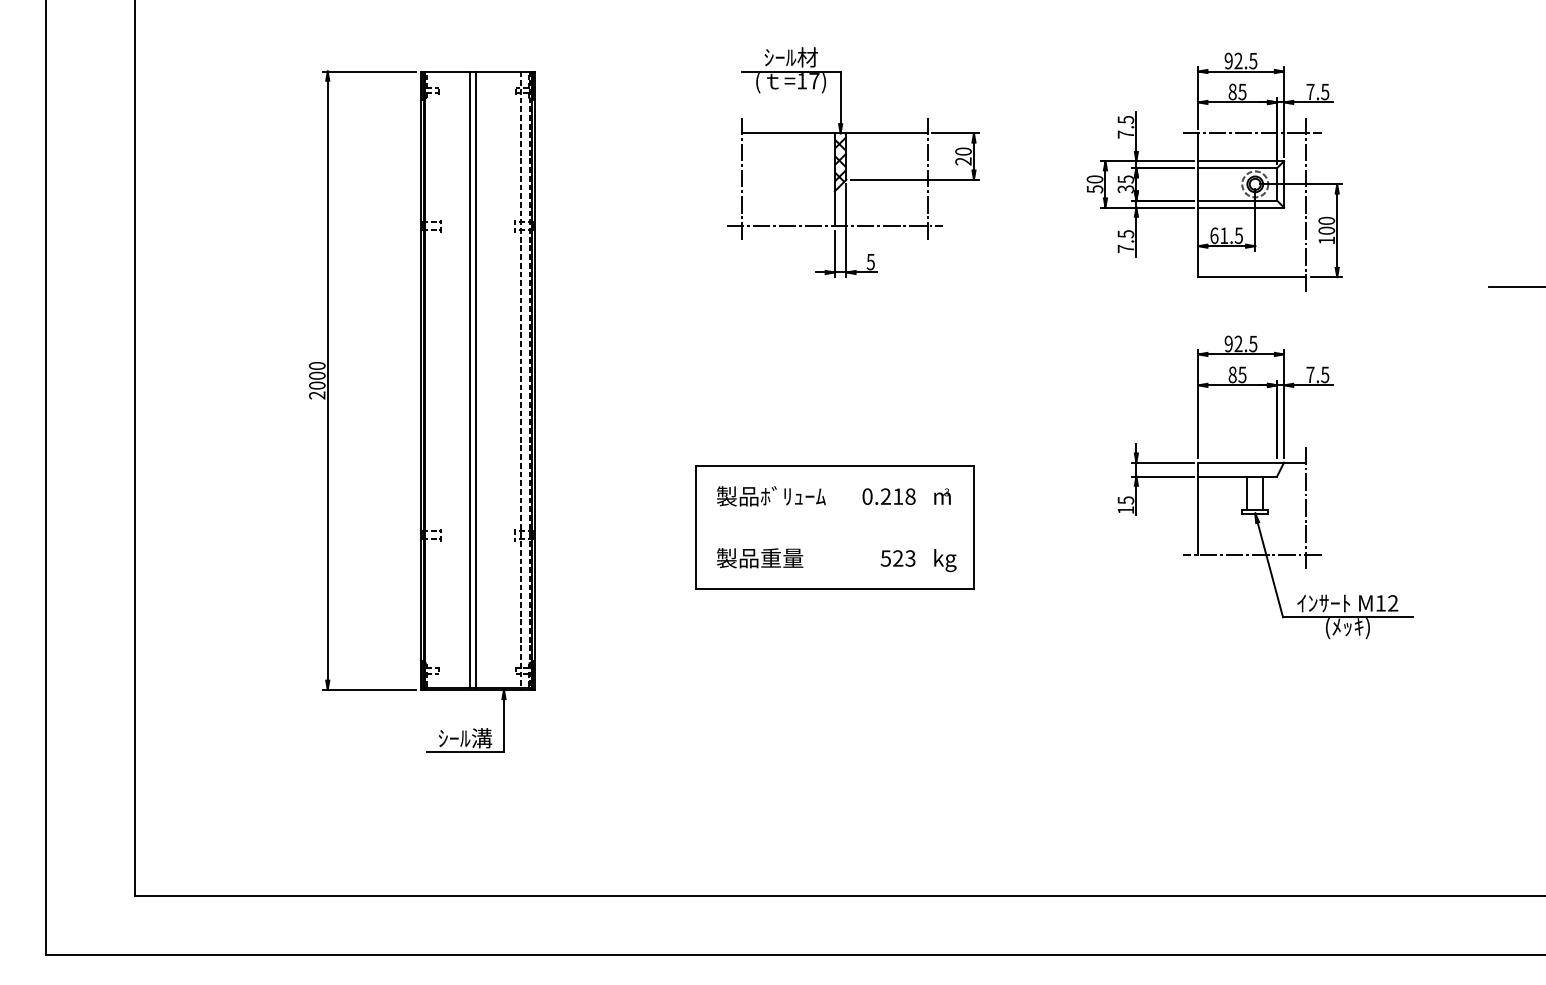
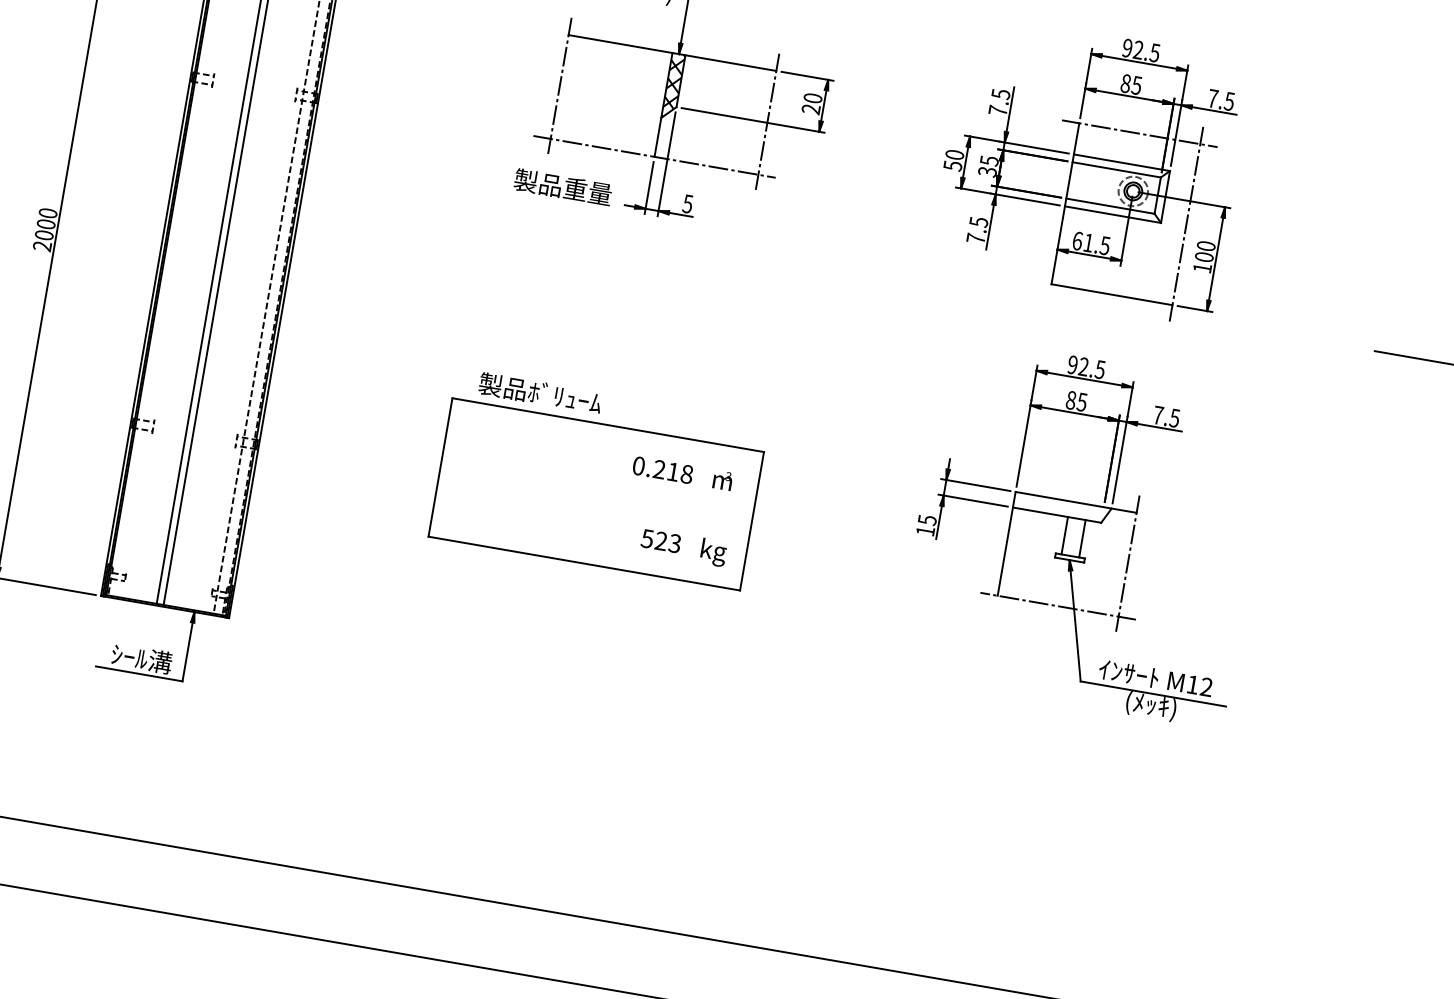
text: (771, 496) -> (540, 393), moved
text: (760, 558) -> (563, 187), moved

